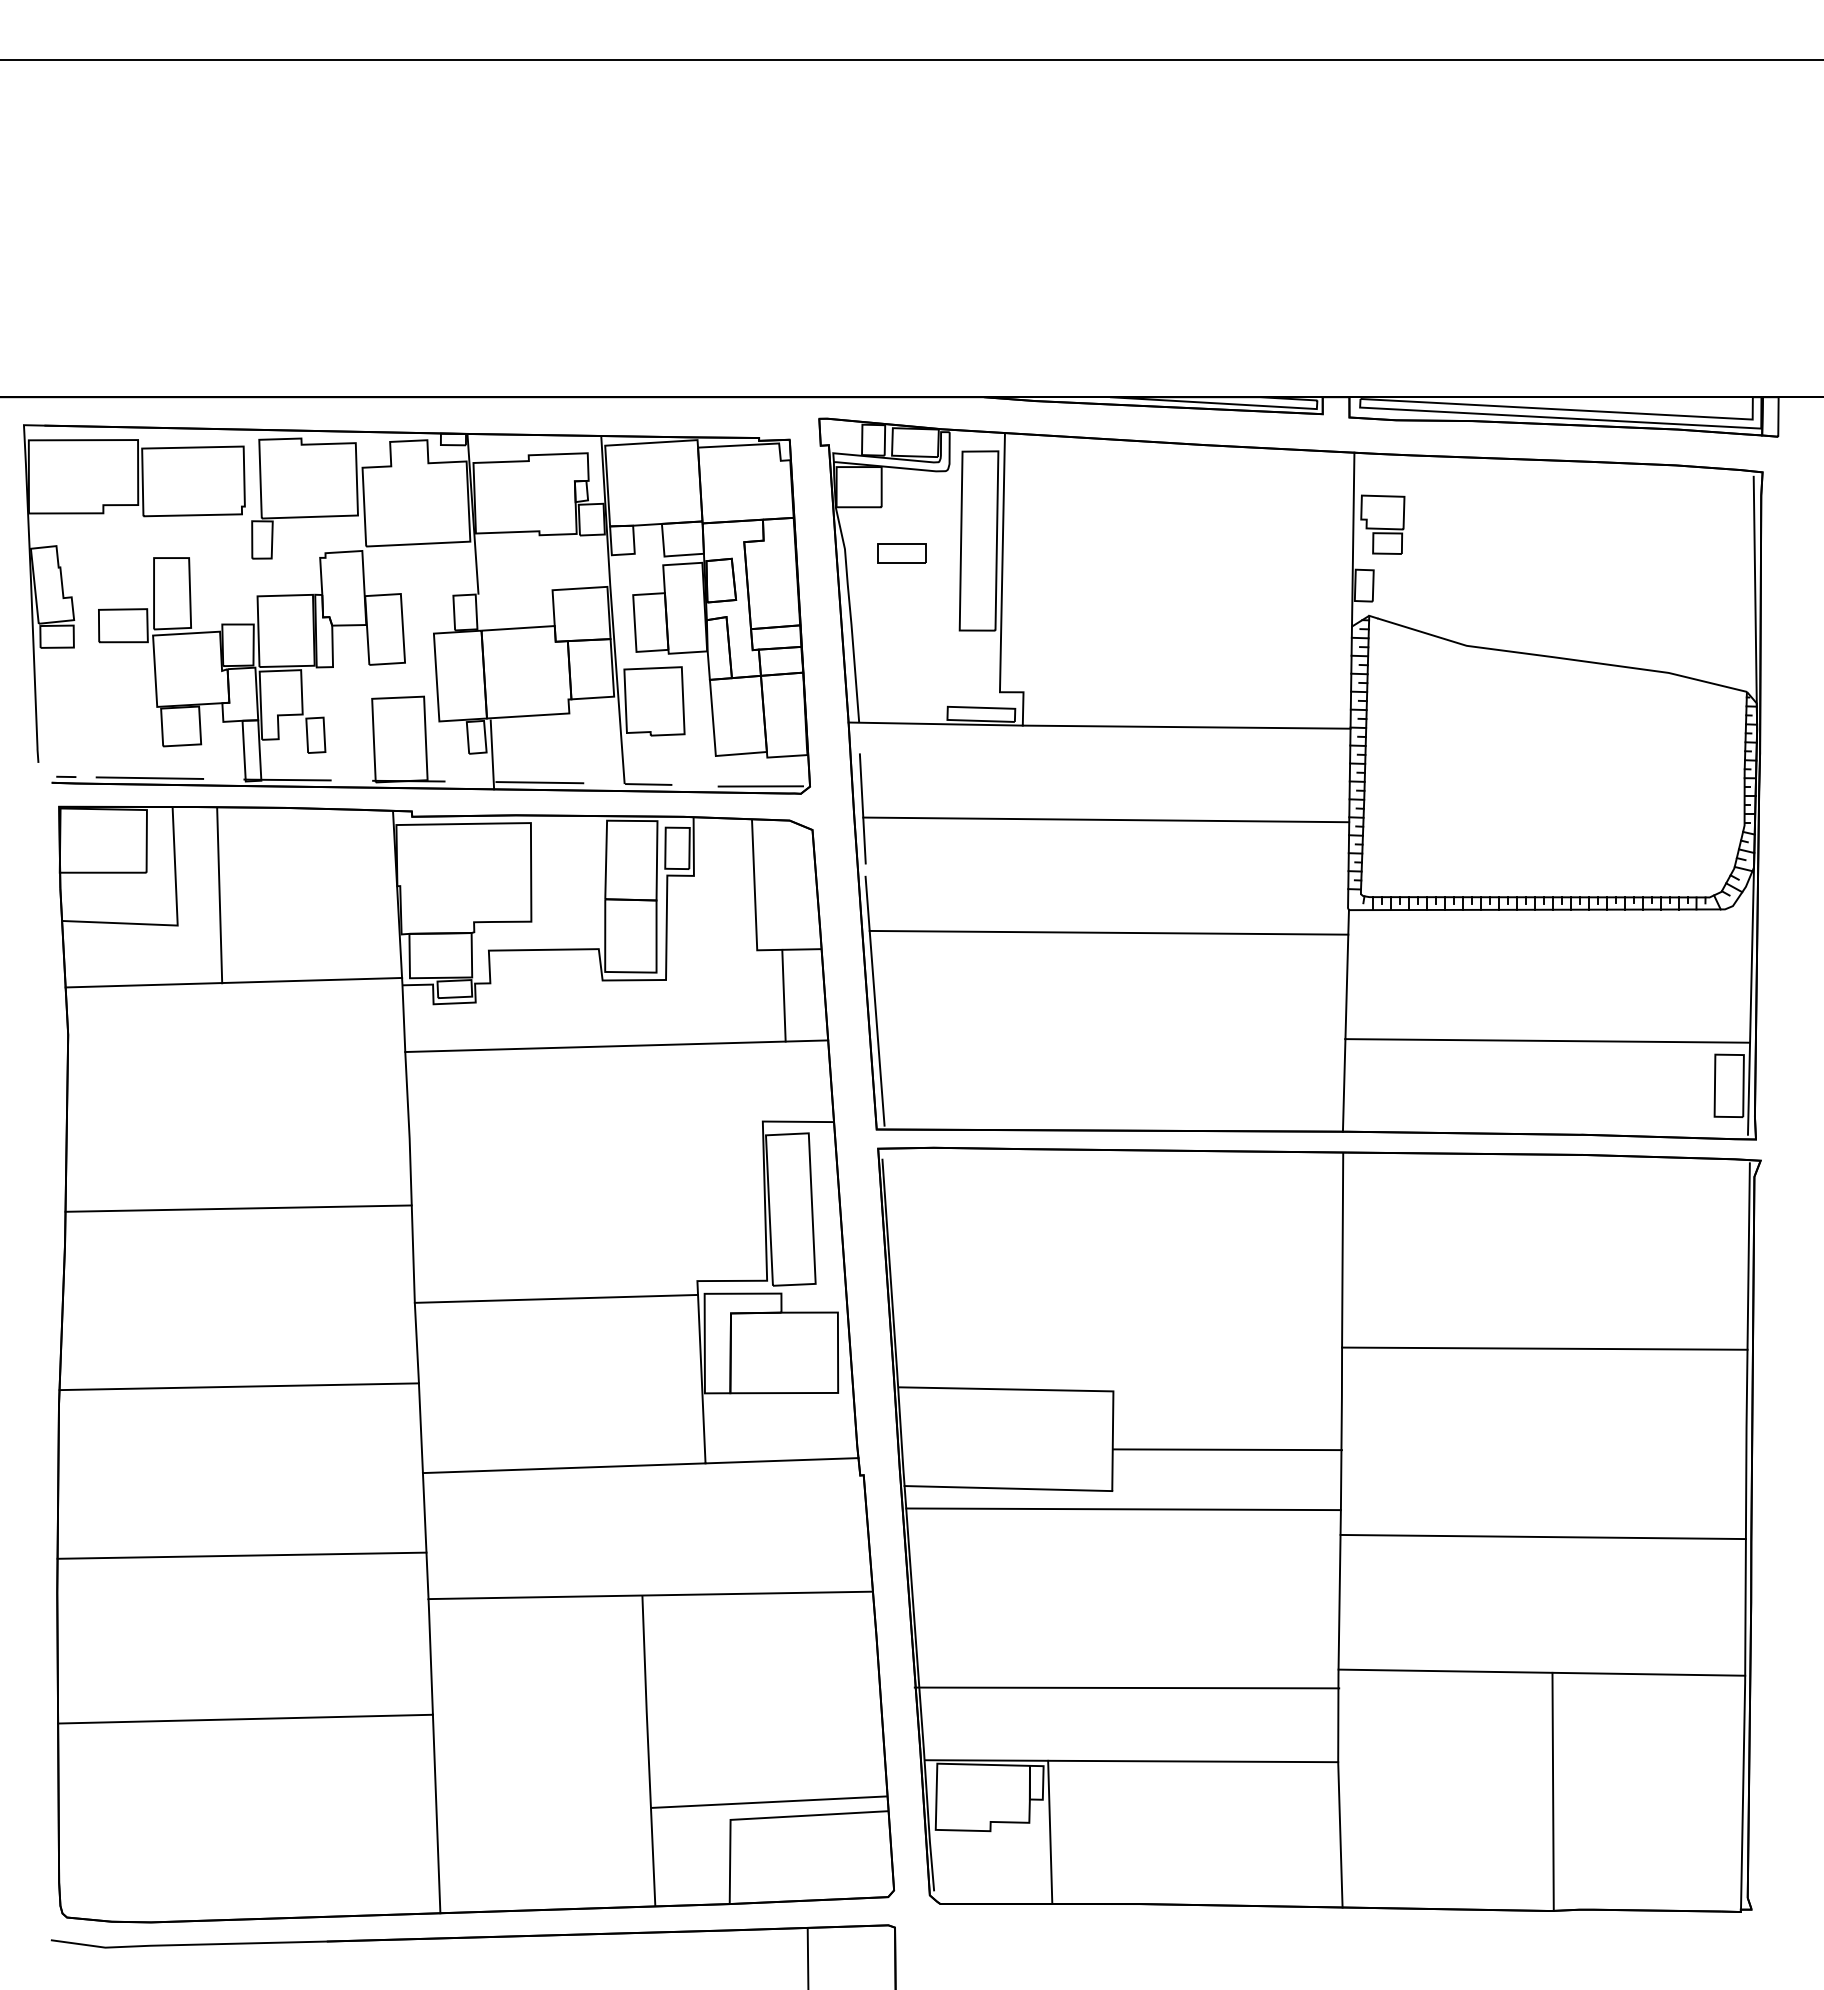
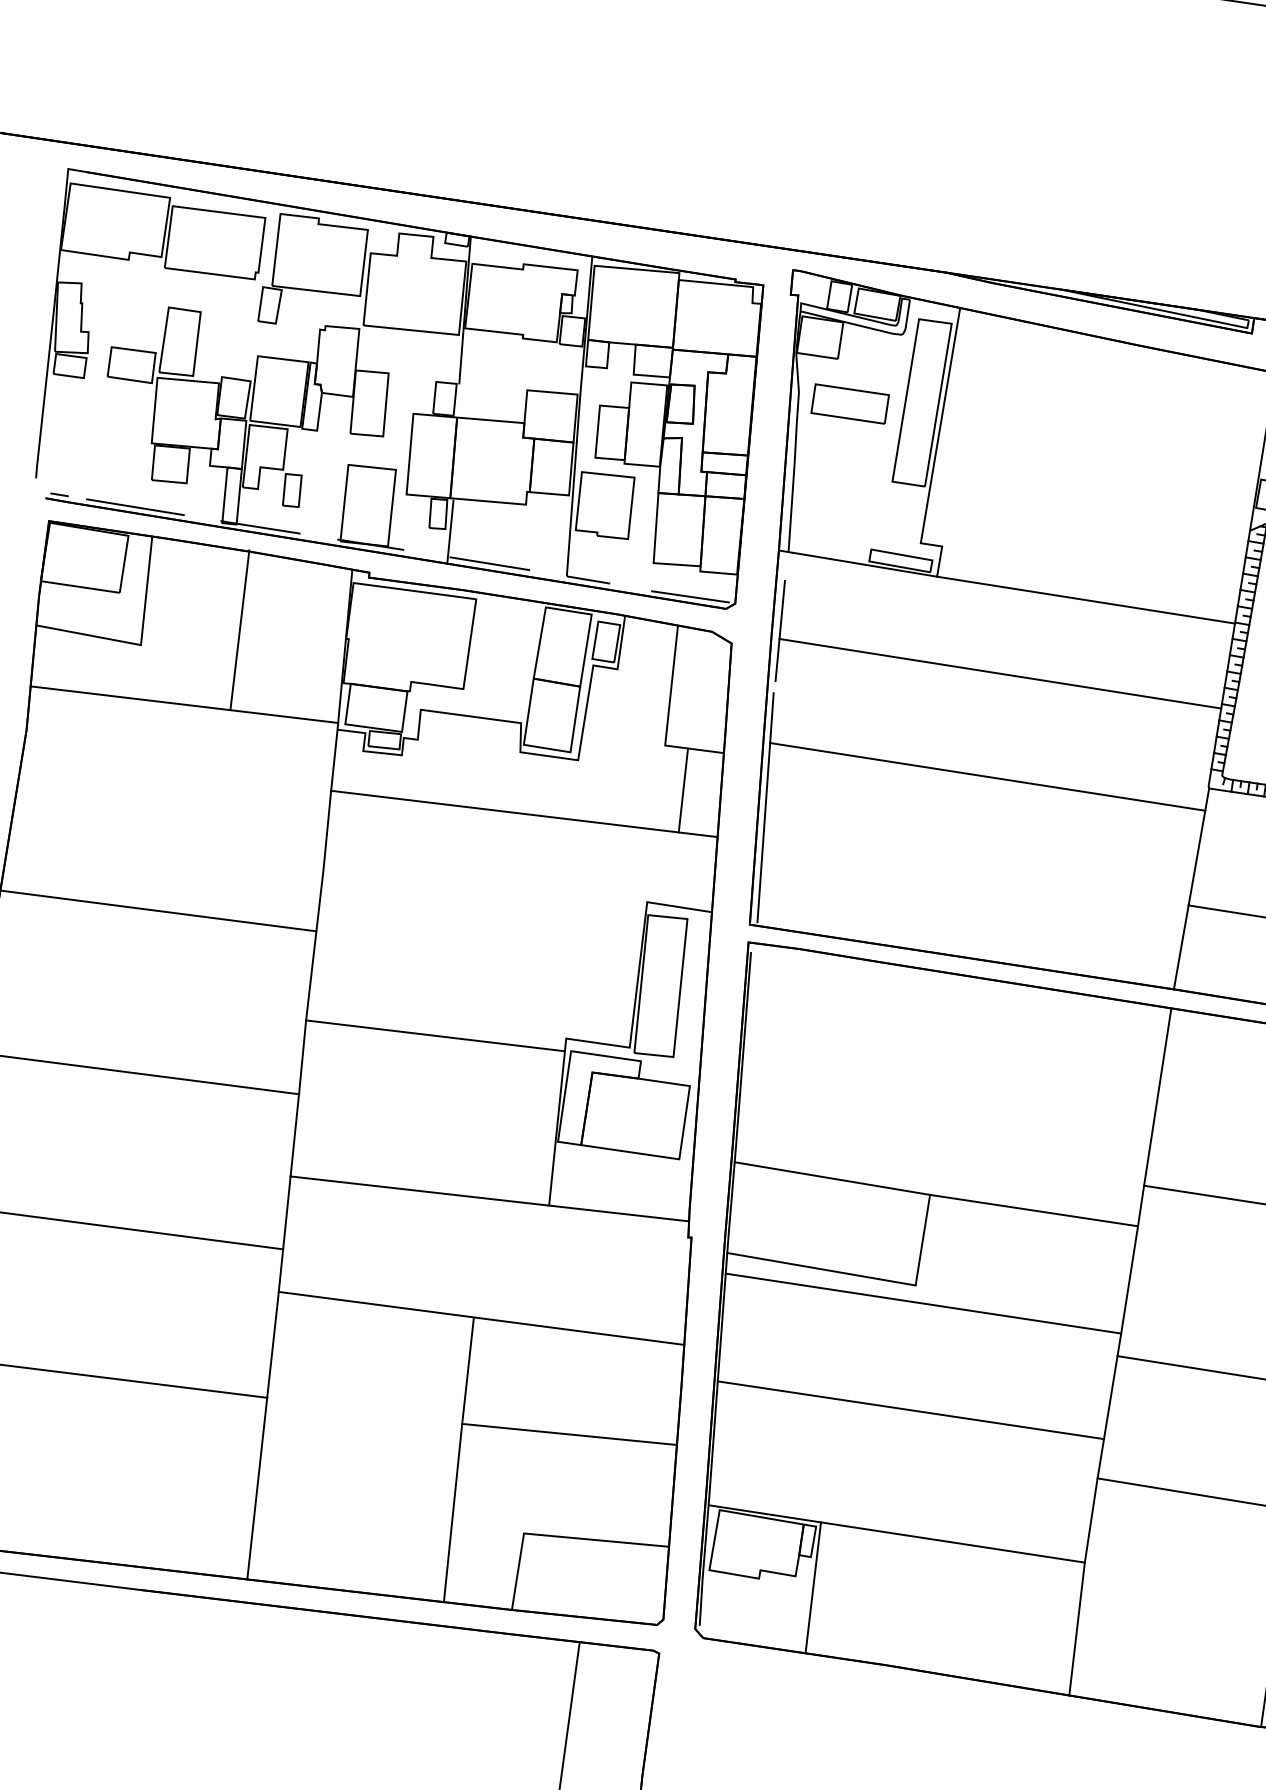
part: (901, 553) -> (849, 403), size x1.67
line: (219, 895) -> (239, 629), moved
line: (1227, 1449) -> (1033, 1210), moved
line: (1126, 1687) -> (910, 1409), moved
line: (768, 1801) -> (569, 1433), moved

